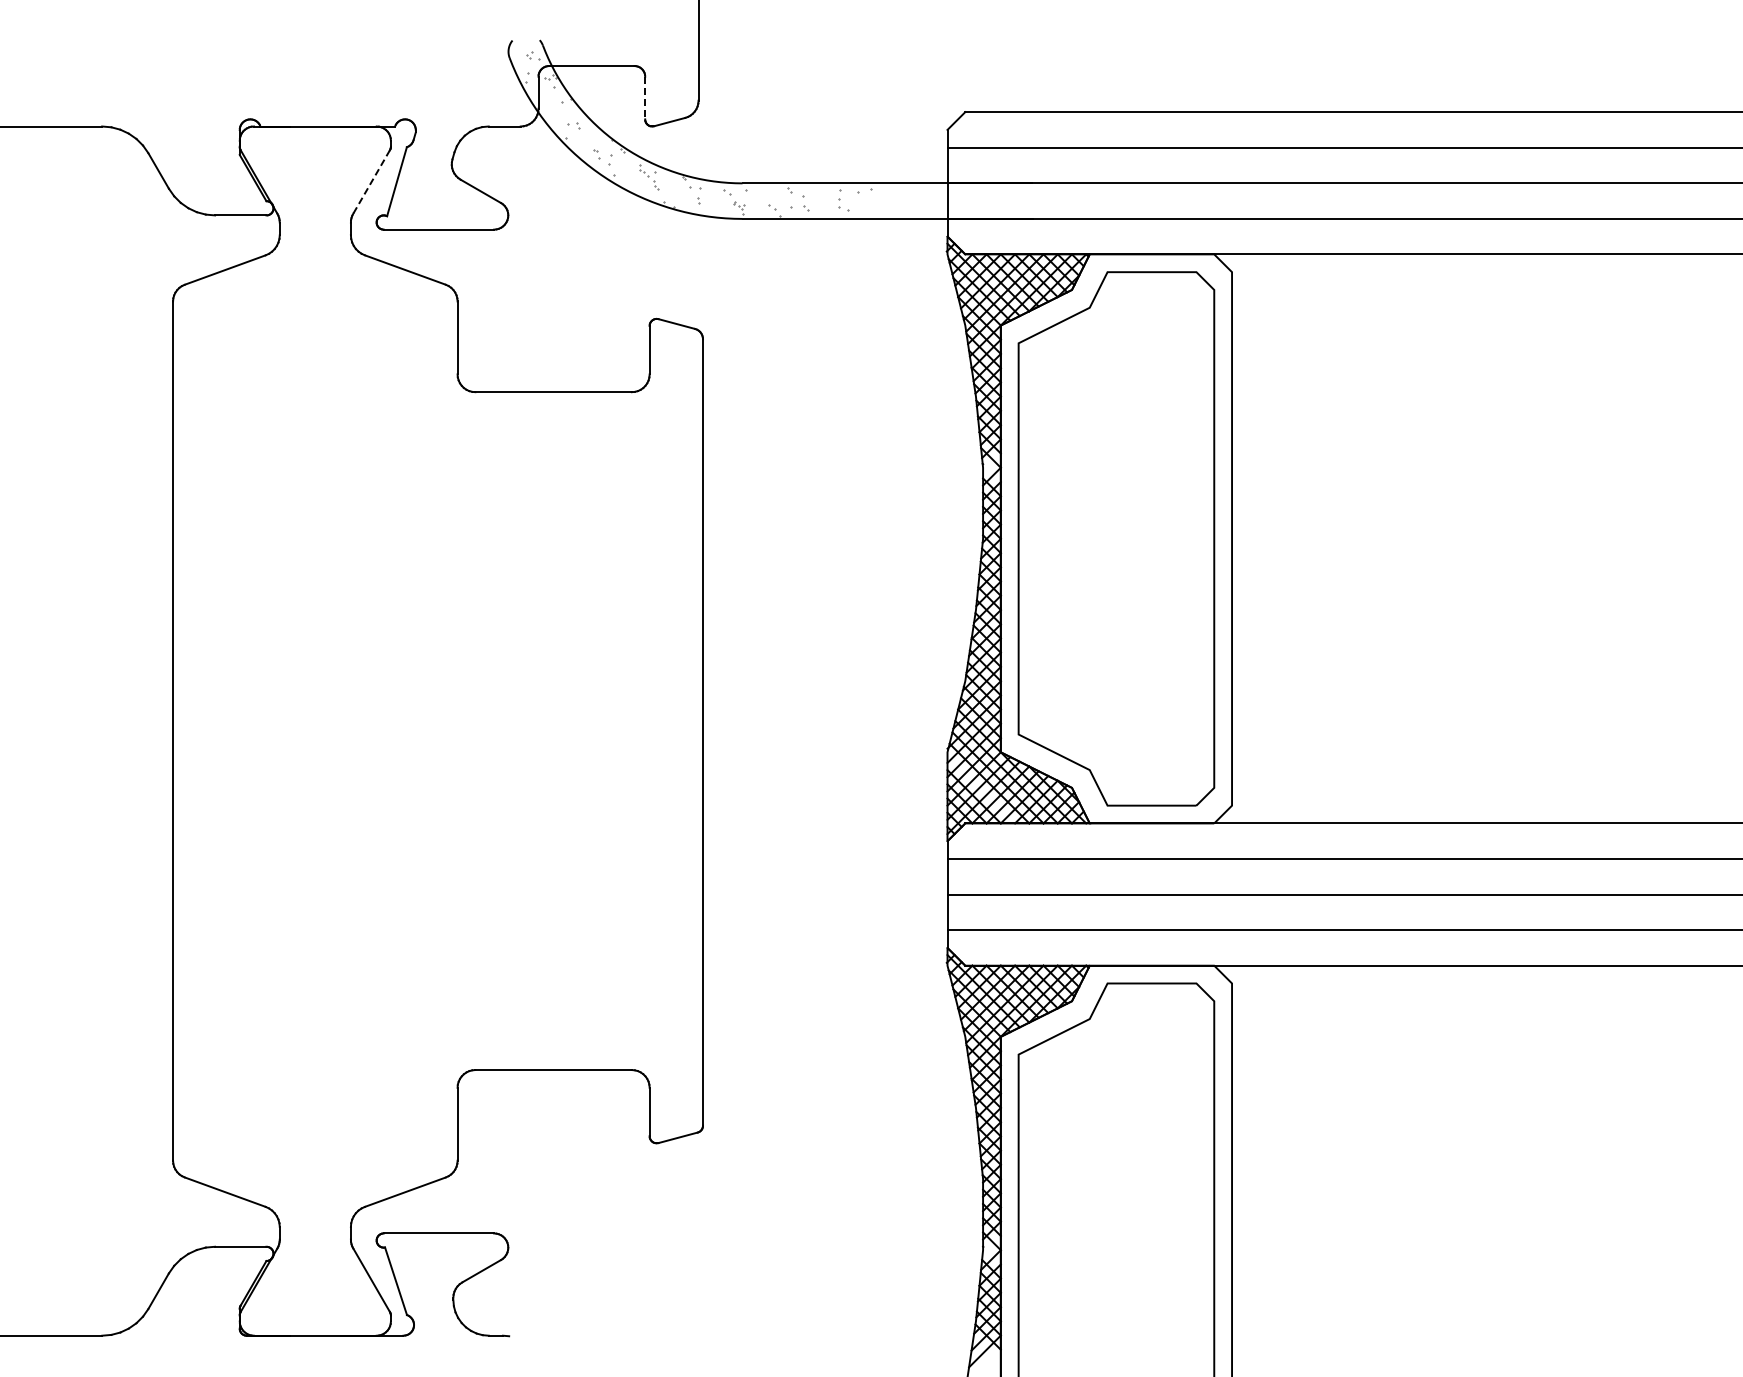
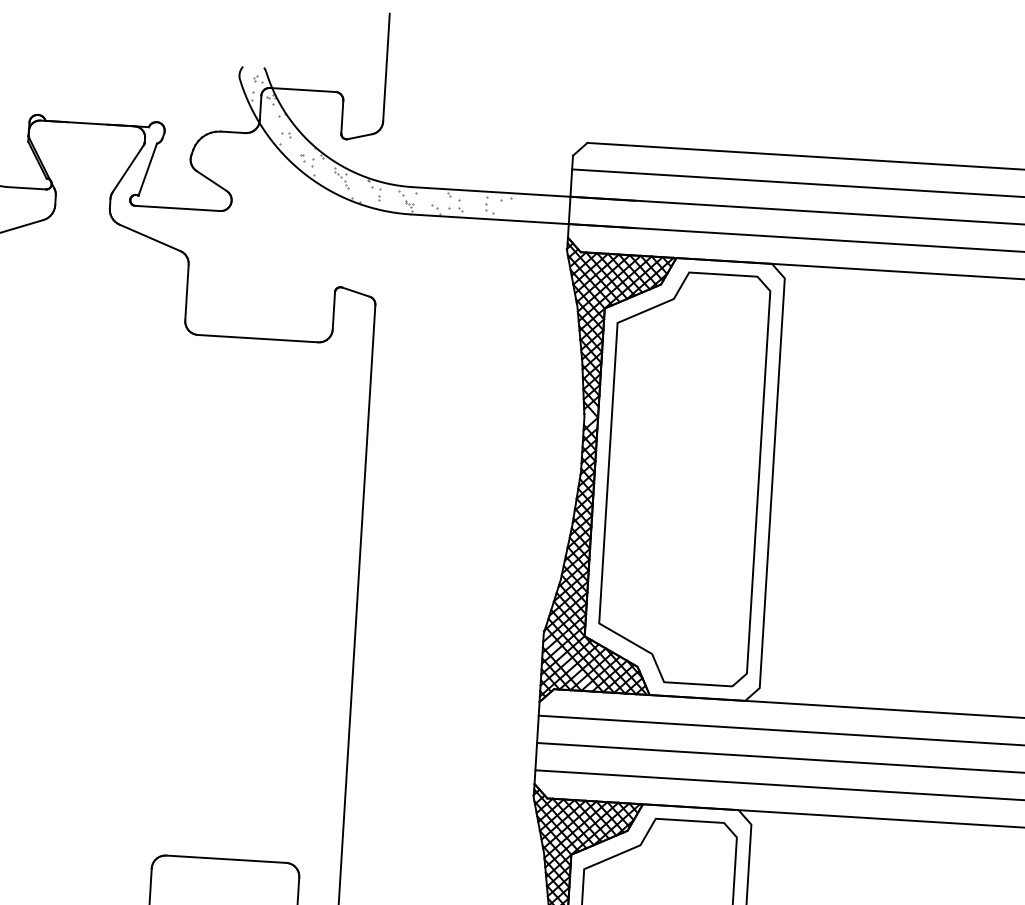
line: (645, 98) -> (342, 117), dashed -> solid
line: (371, 181) -> (128, 168), dashed -> solid

